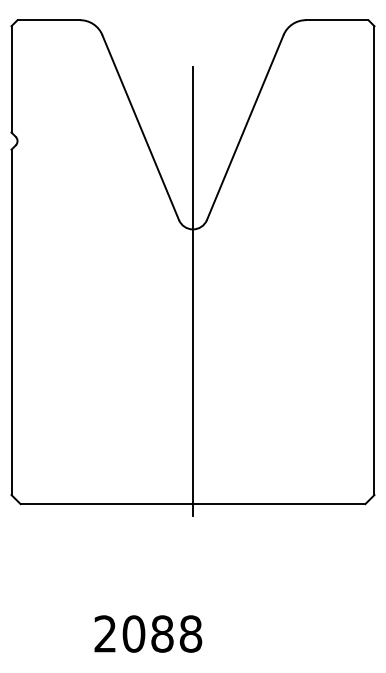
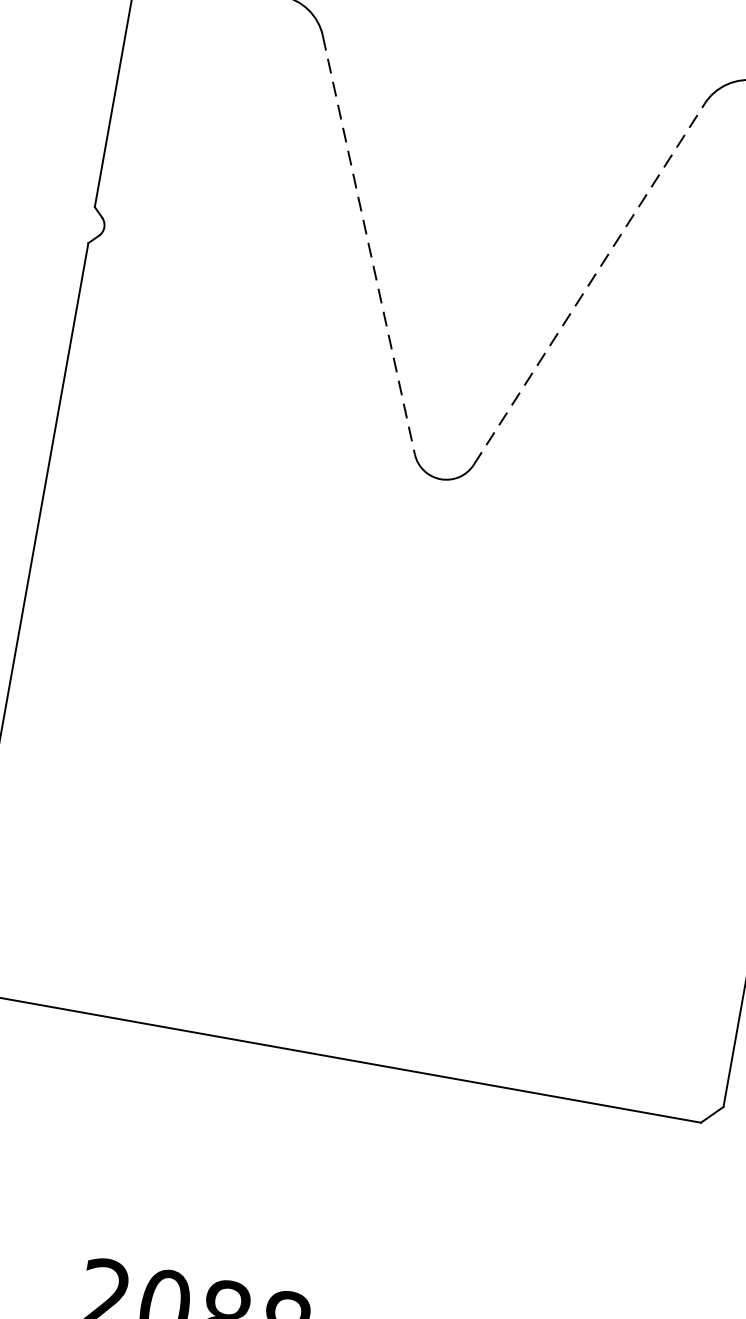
line: (245, 127) -> (589, 284), solid -> dashed
line: (140, 128) -> (368, 246), solid -> dashed
line: (192, 291) -> (416, 609), removed

